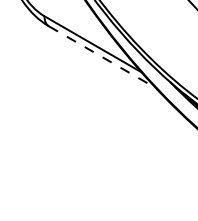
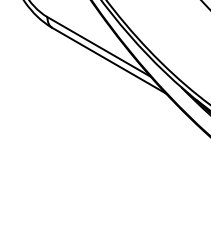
line: (102, 56) -> (109, 60), dashed -> solid

